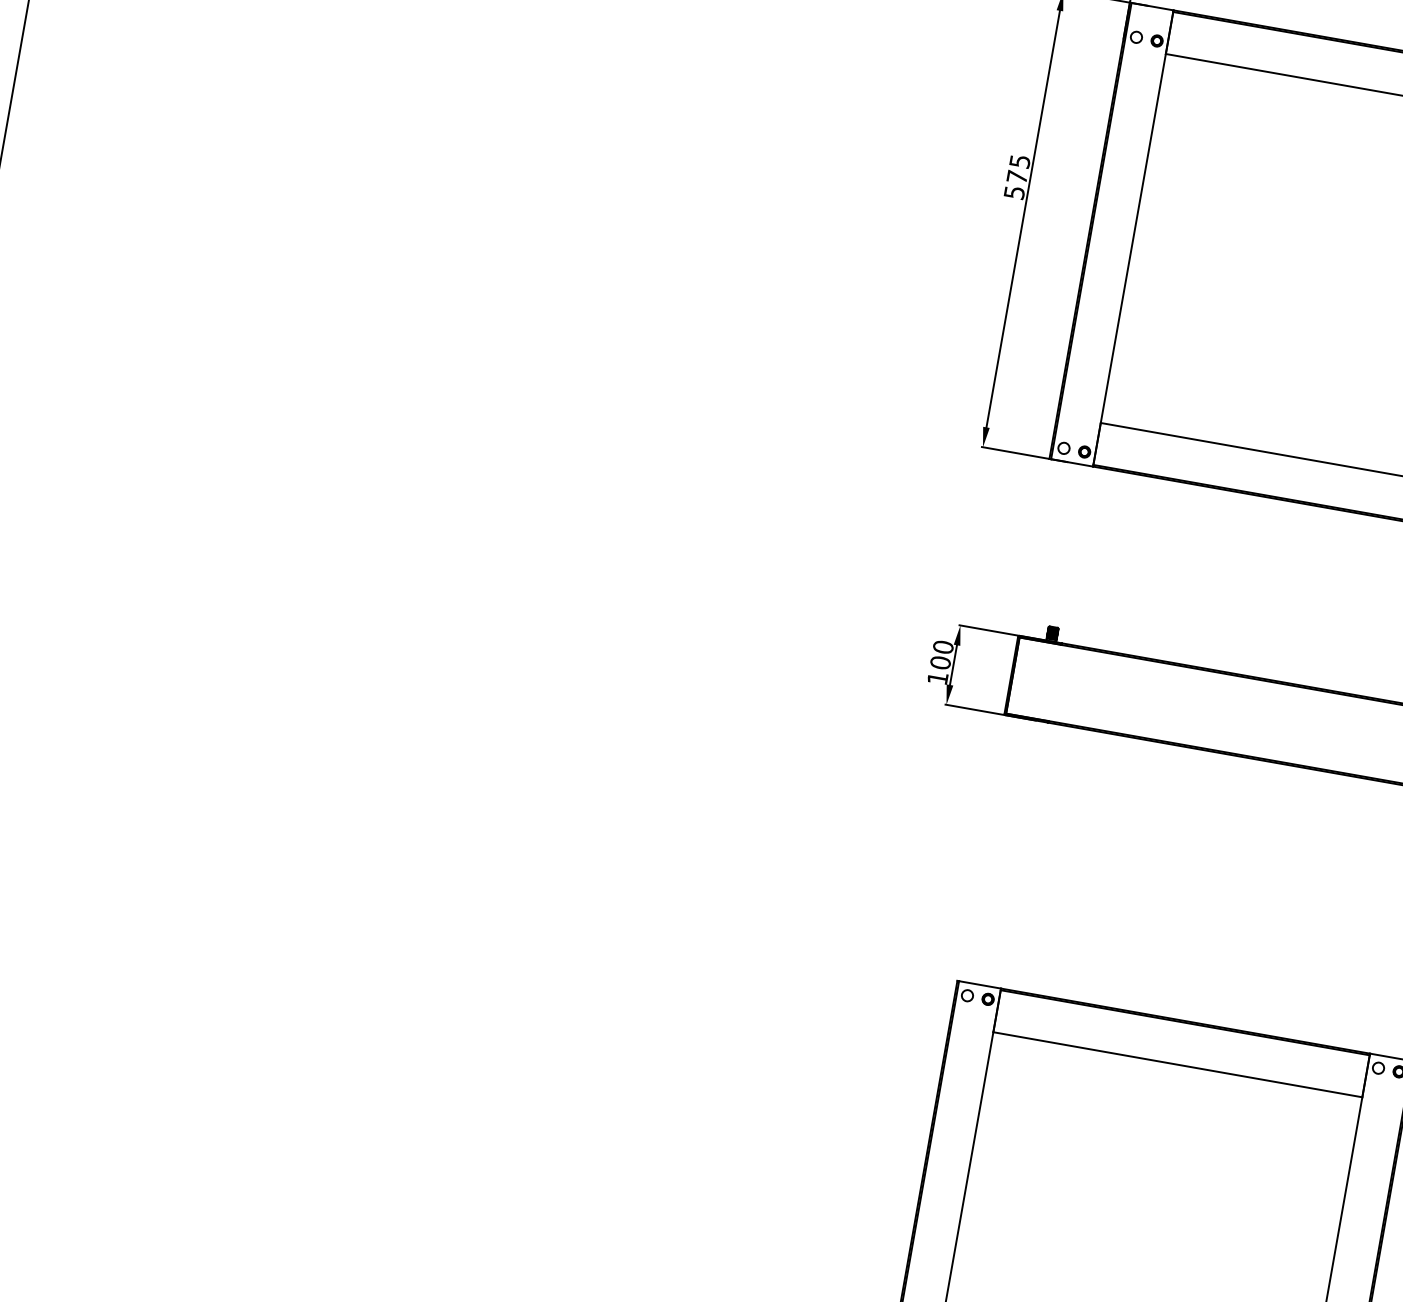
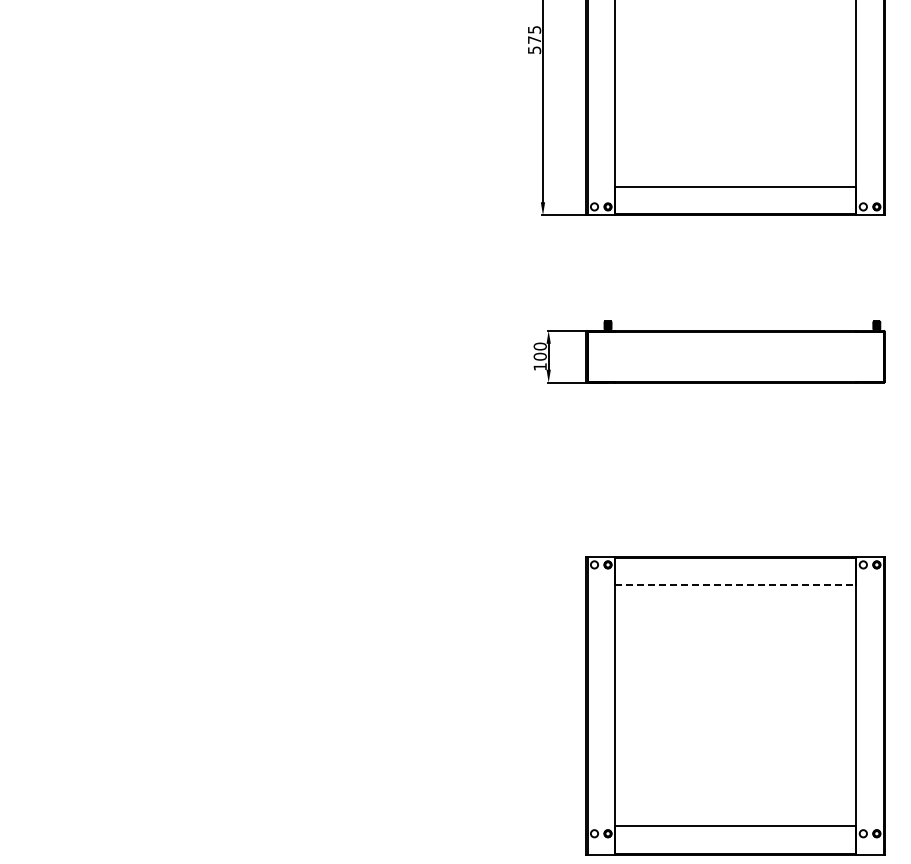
line: (1177, 1065) -> (735, 585), solid -> dashed

